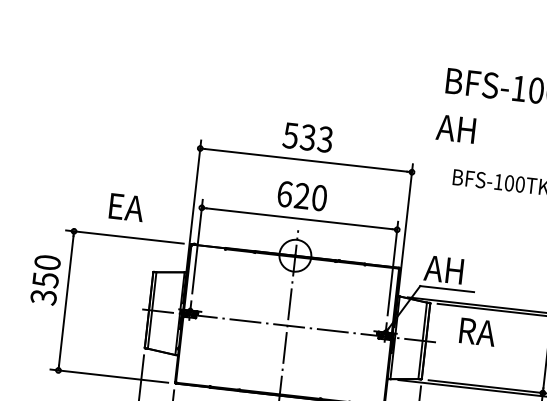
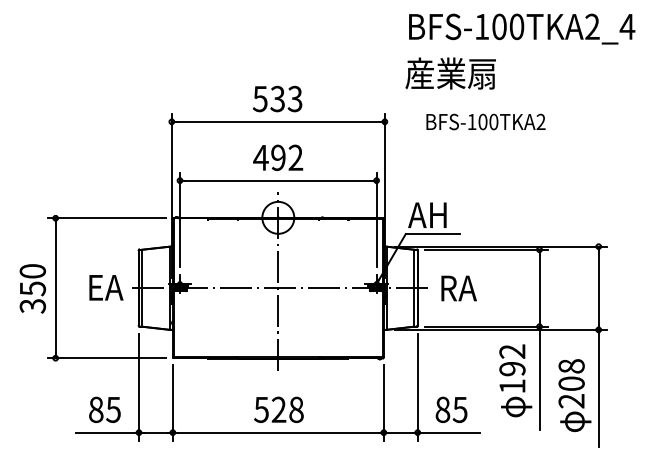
text: (481, 131) -> (449, 73), AH -> 産業扇
text: (302, 195) -> (278, 157), 620 -> 492
text: (126, 207) -> (106, 287), moved
text: (45, 279) -> (32, 288), moved
text: (477, 332) -> (458, 288), moved

